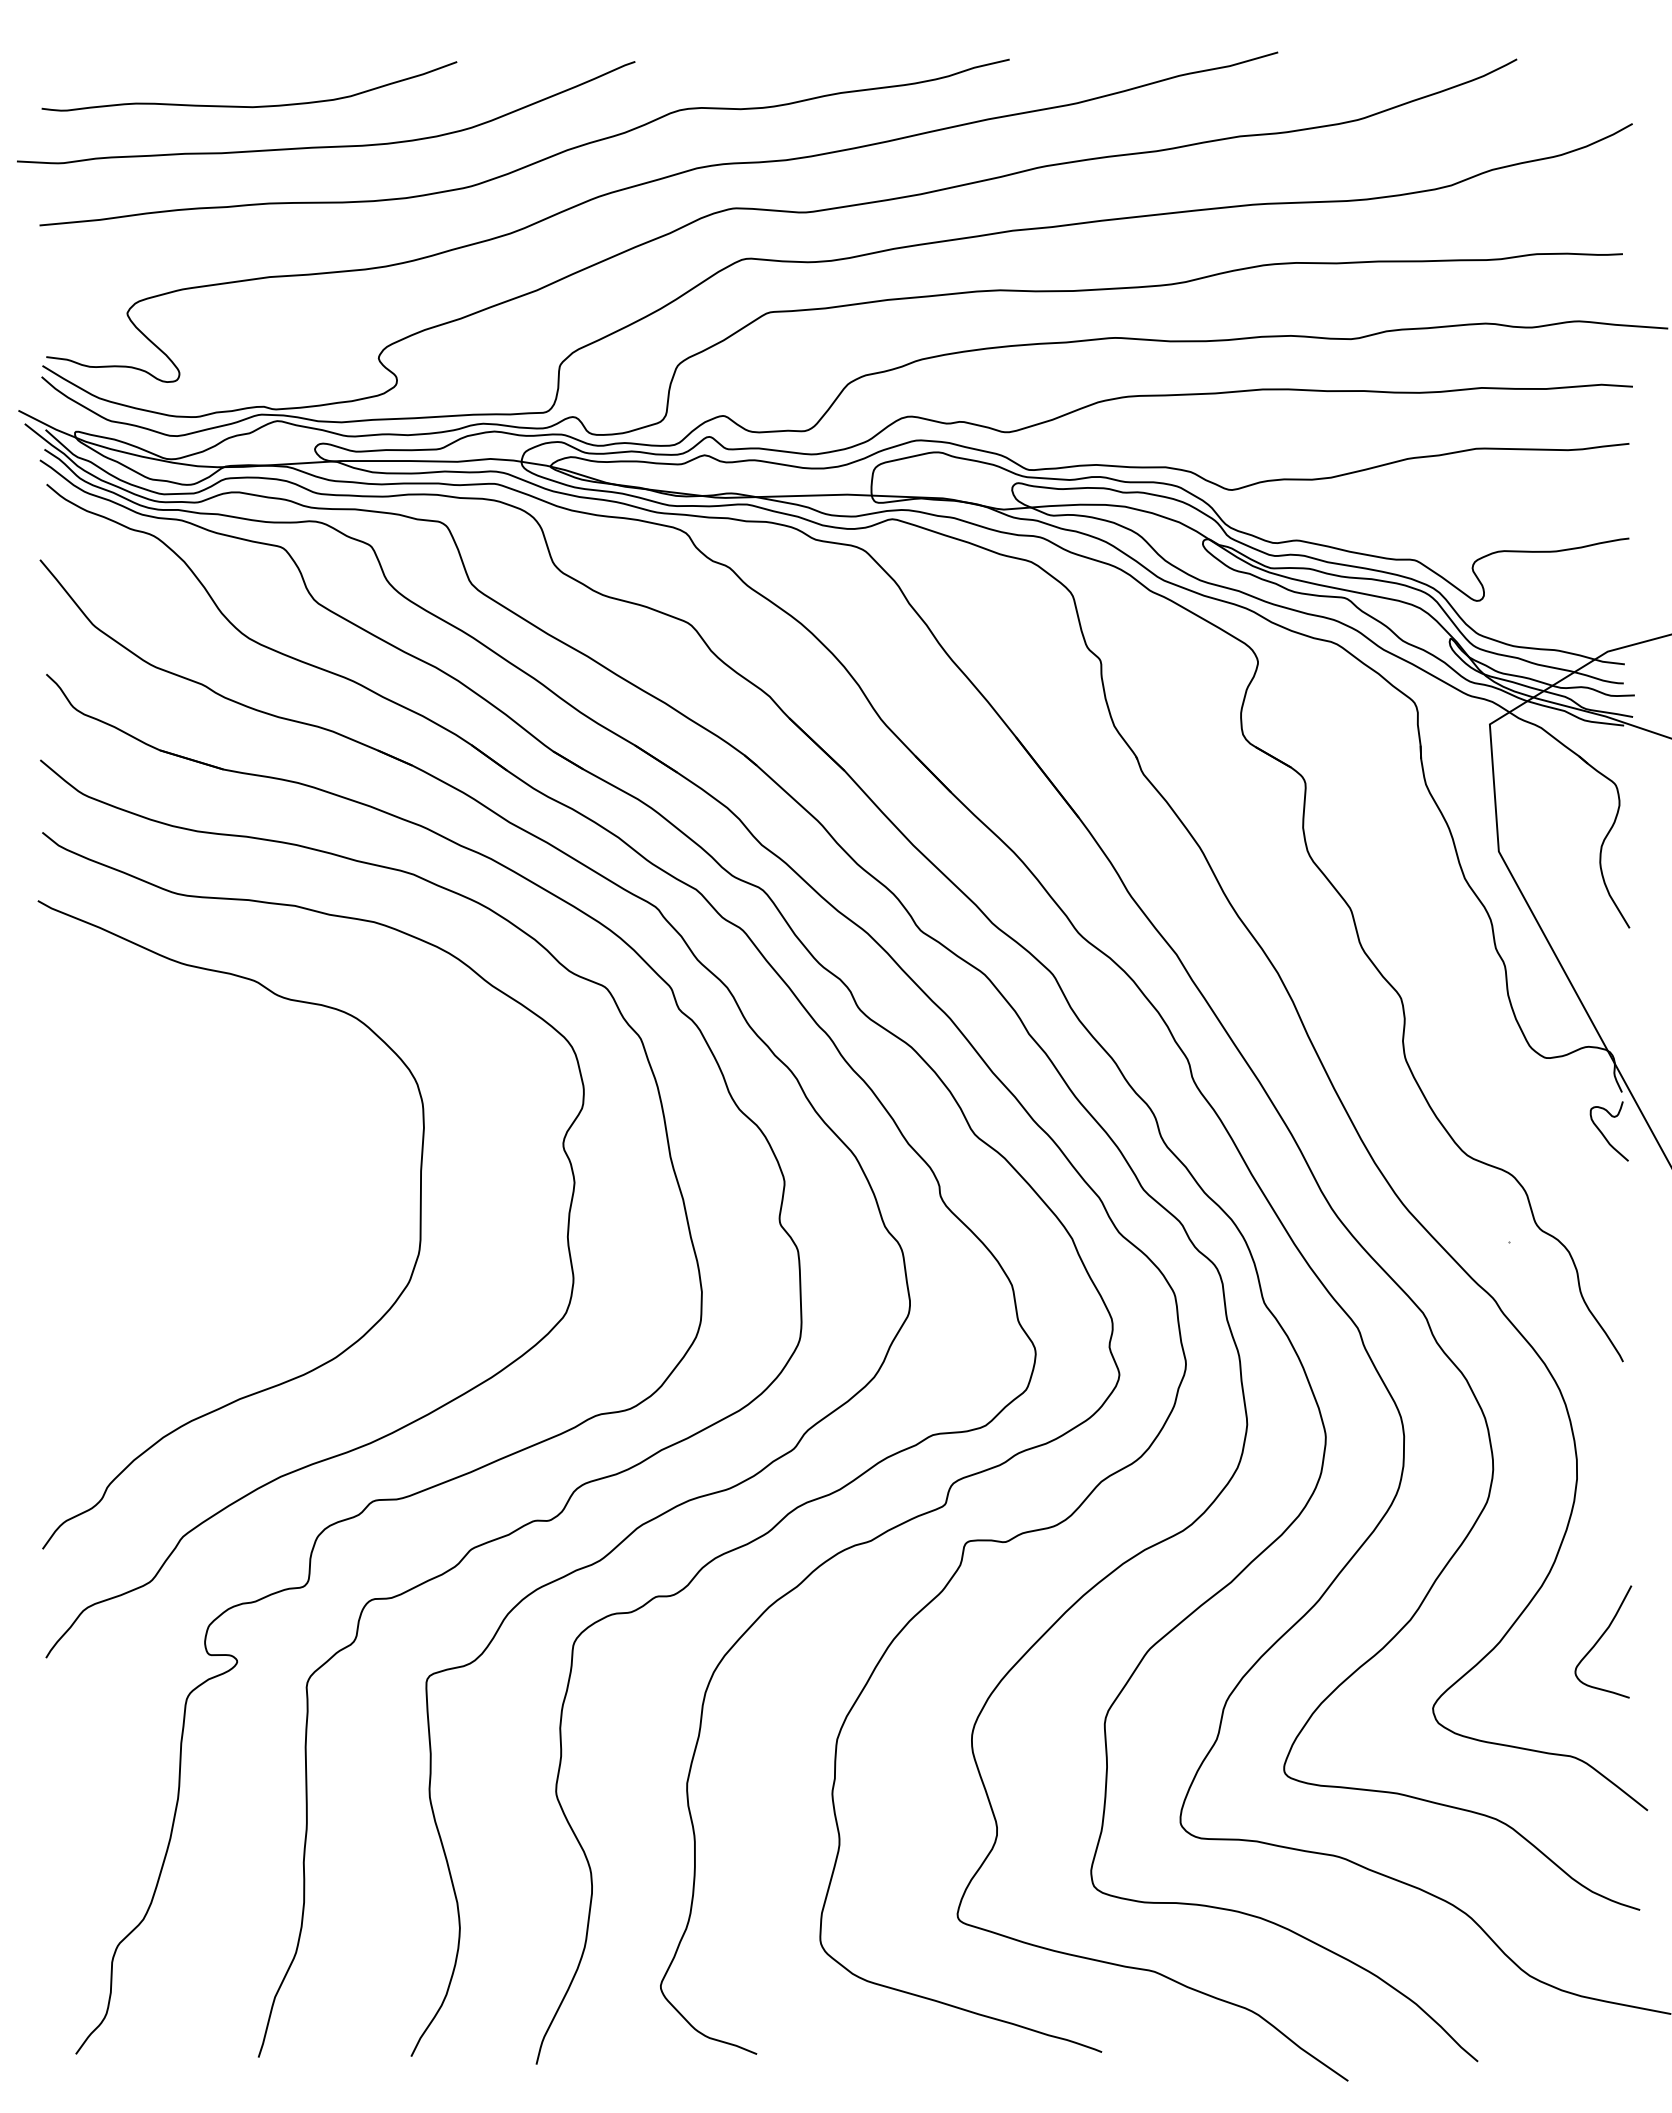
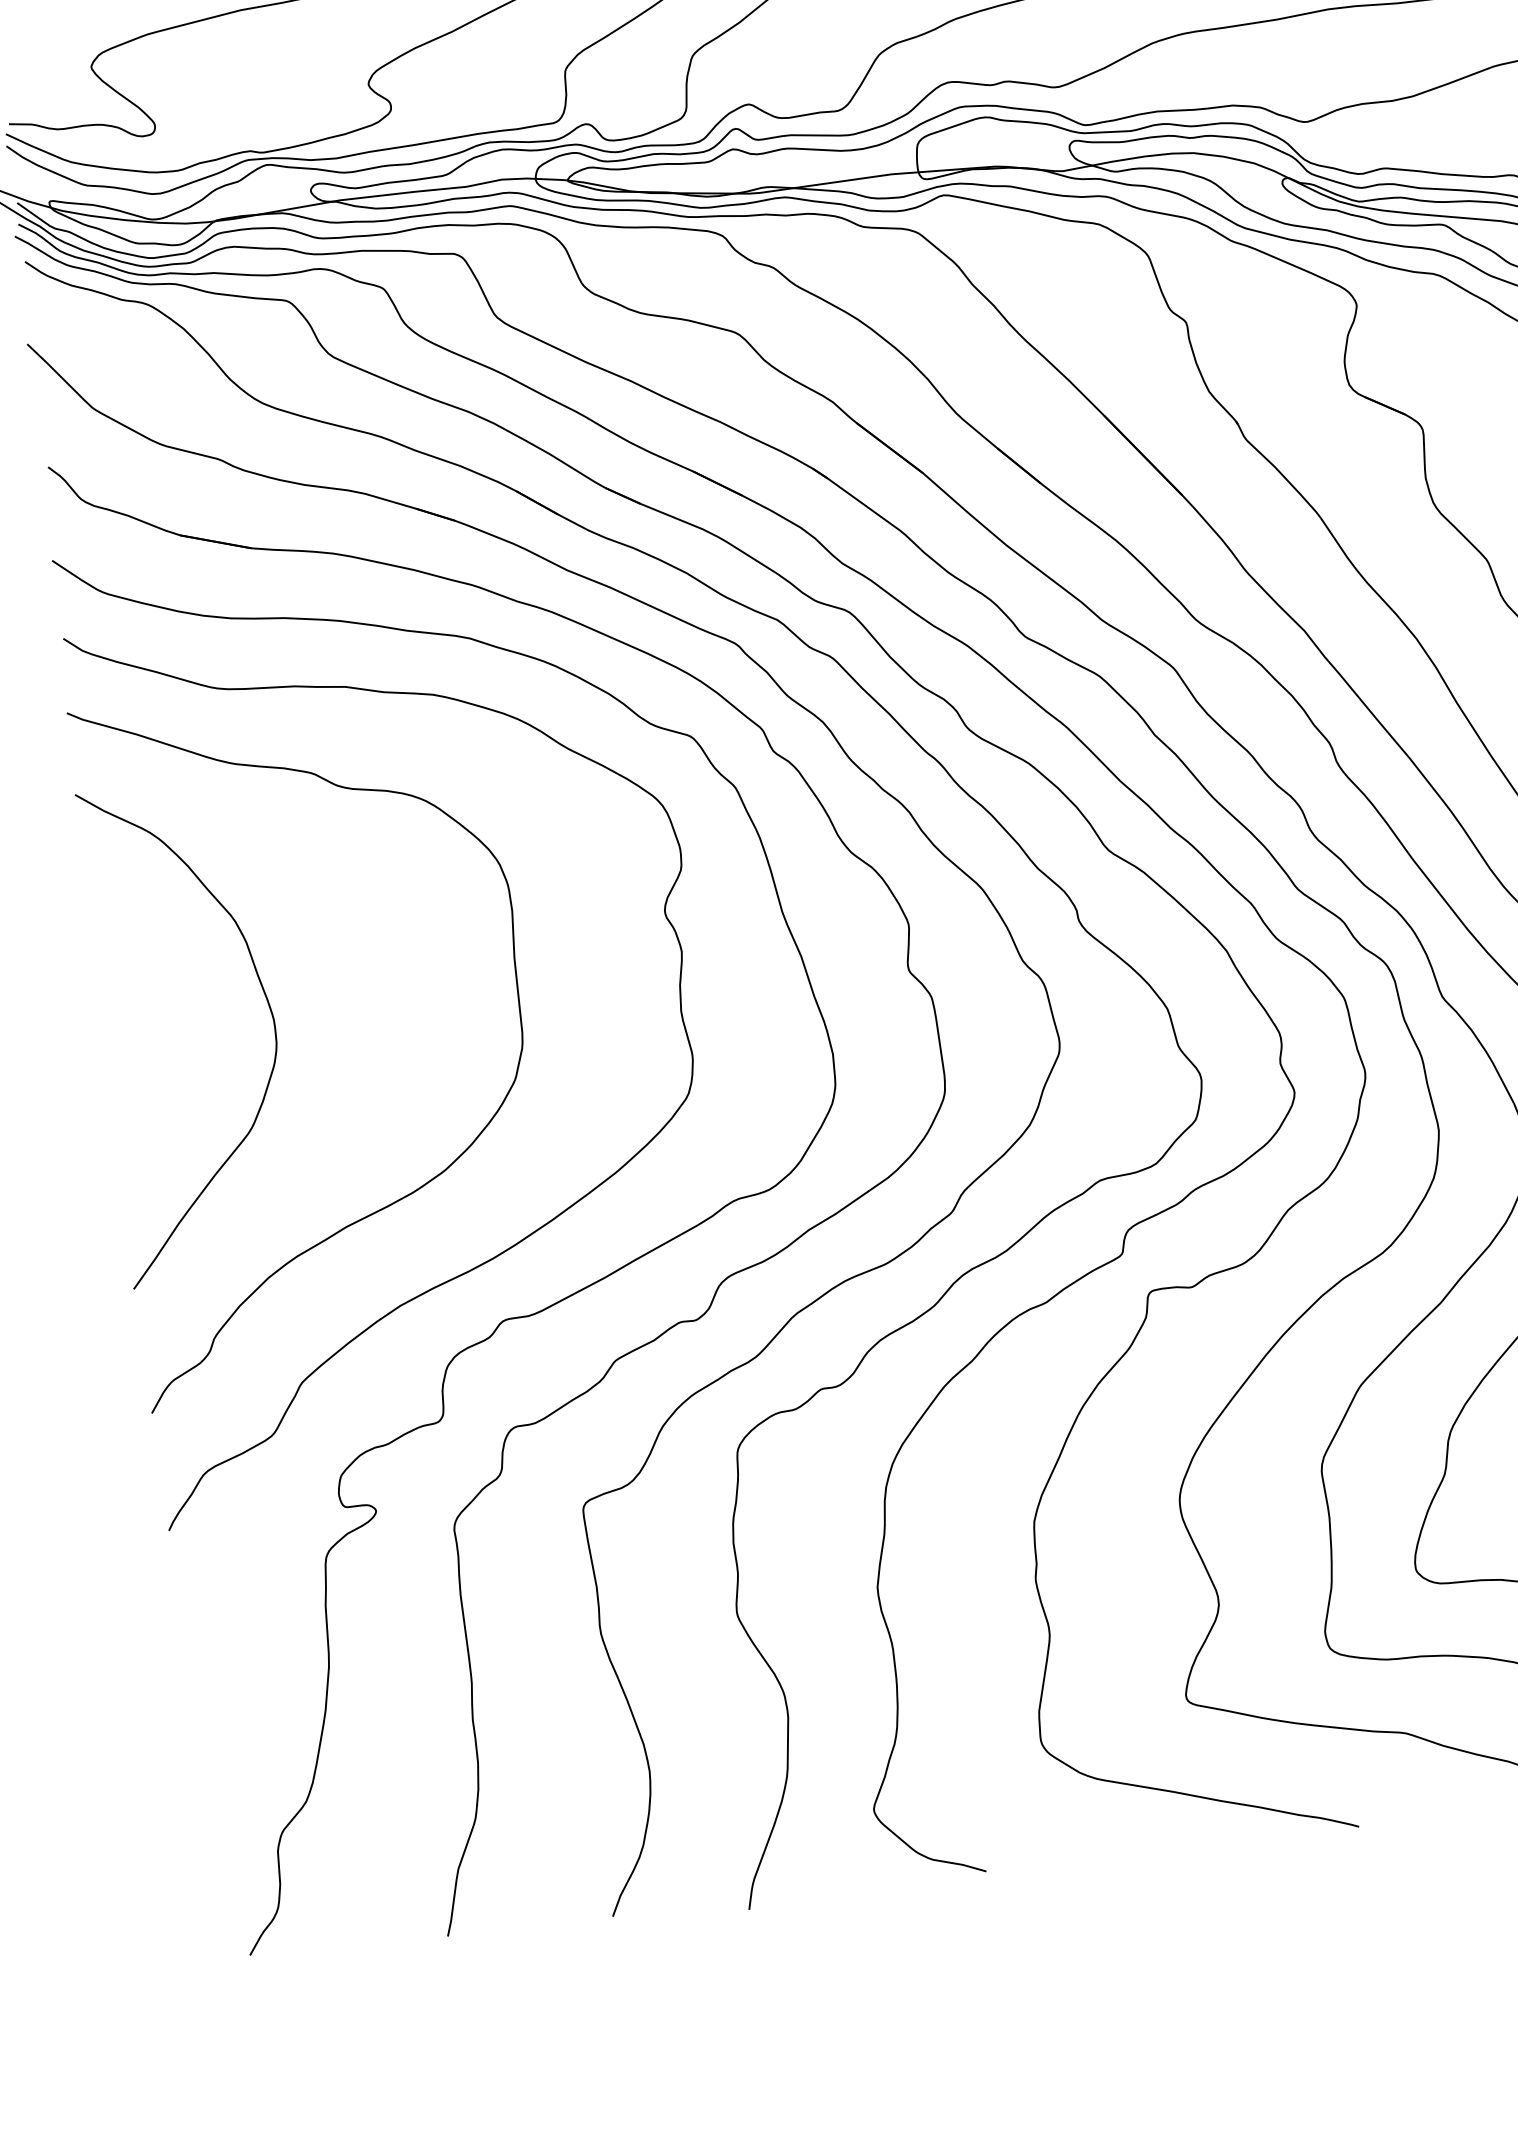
curve: (190, 1186) -> (267, 1003), added

